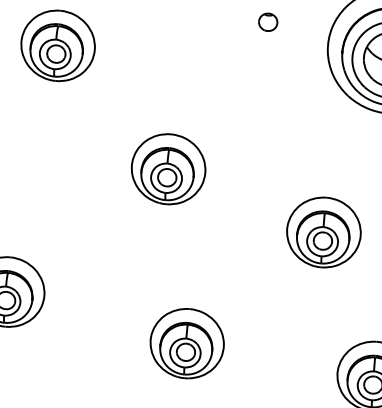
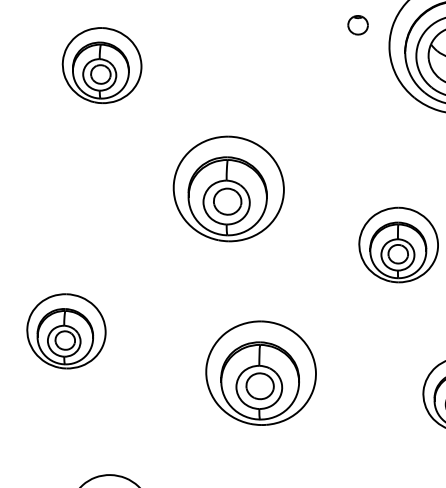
part: (267, 22) -> (357, 25), moved
part: (168, 168) -> (228, 188), size x1.4
part: (187, 343) -> (261, 373), size x1.4

